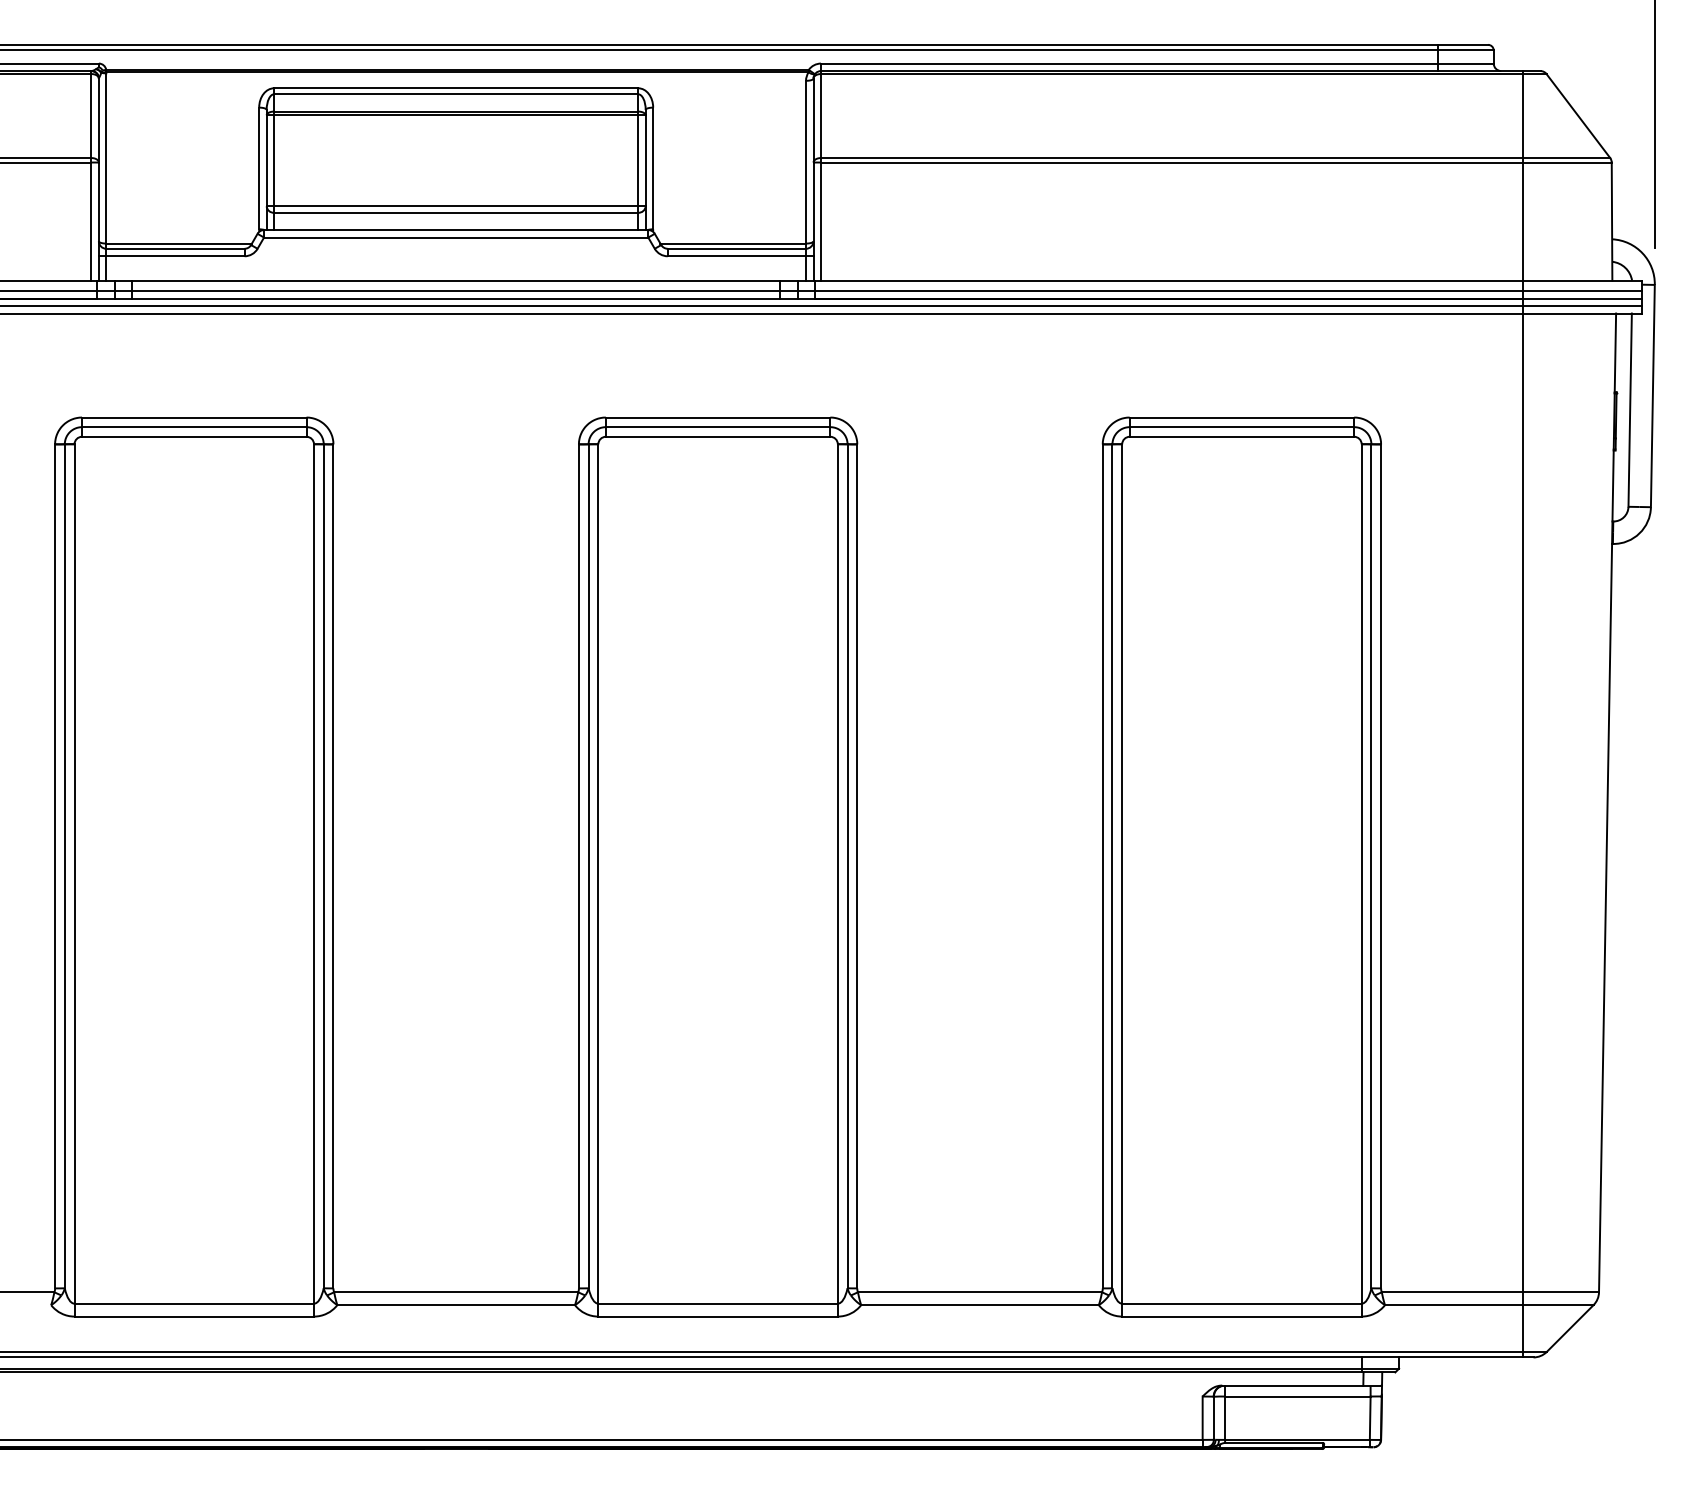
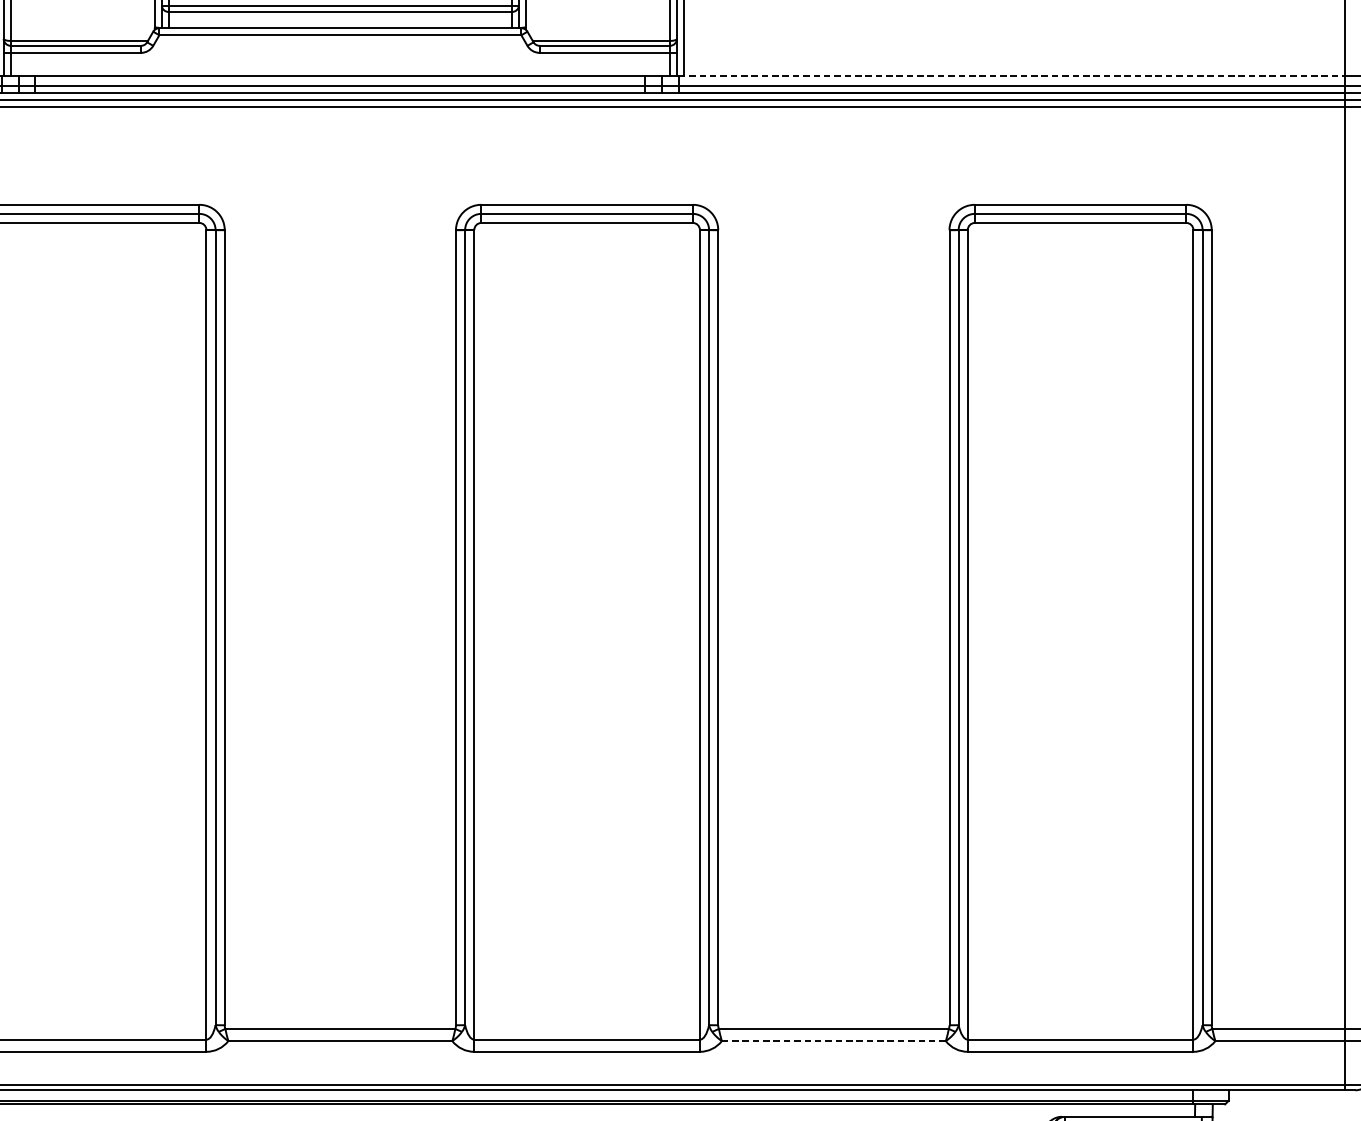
line: (1168, 280) -> (1011, 75), solid -> dashed
line: (980, 1305) -> (834, 1041), solid -> dashed

